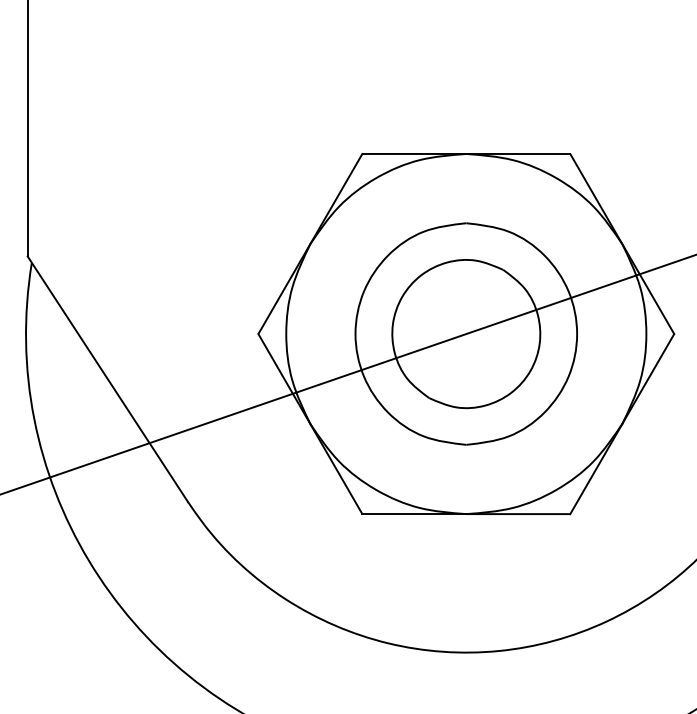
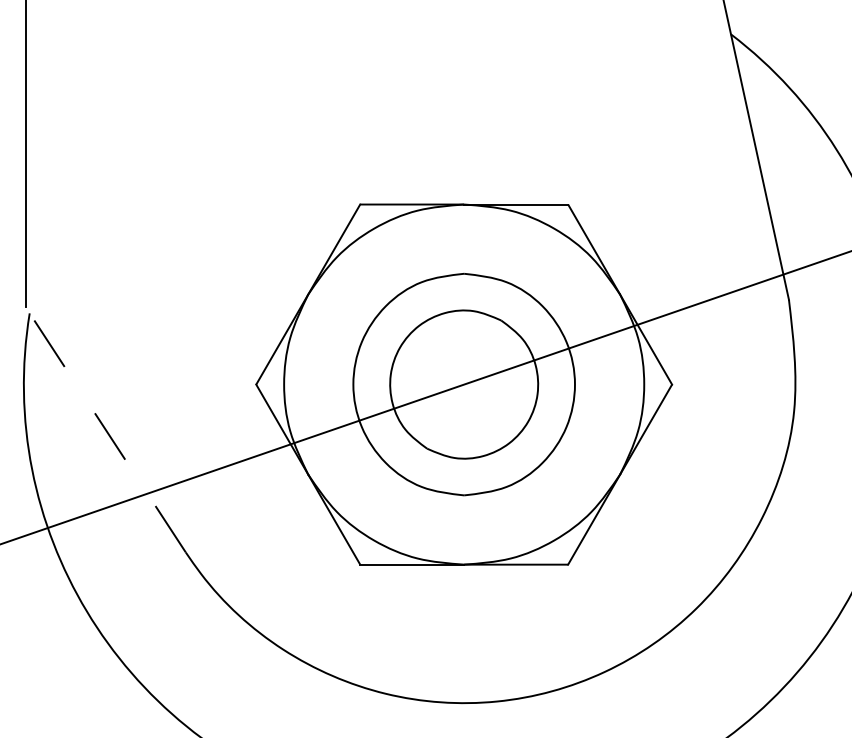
line: (107, 378) -> (105, 429), solid -> dashed

